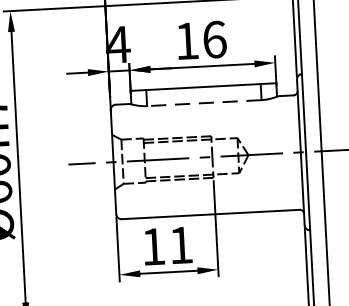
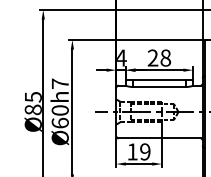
text: (201, 39) -> (159, 57), 16 -> 28
line: (202, 104) -> (158, 87), dashed -> solid
text: (181, 244) -> (145, 151), 11 -> 19

